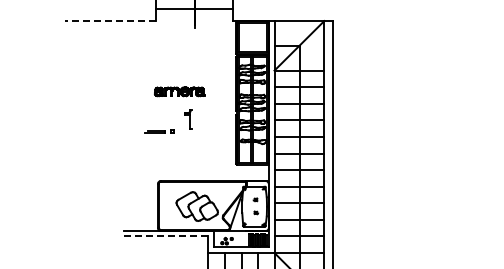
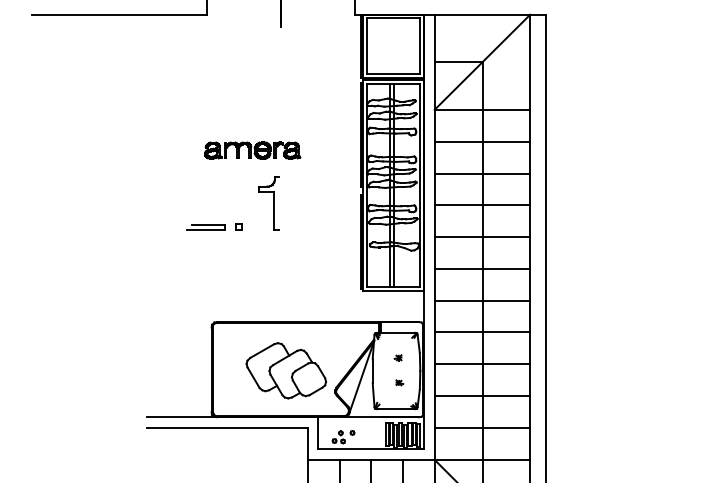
line: (109, 21) -> (117, 15), dashed -> solid
part: (188, 119) -> (269, 203), size x1.43
line: (166, 236) -> (227, 428), dashed -> solid

